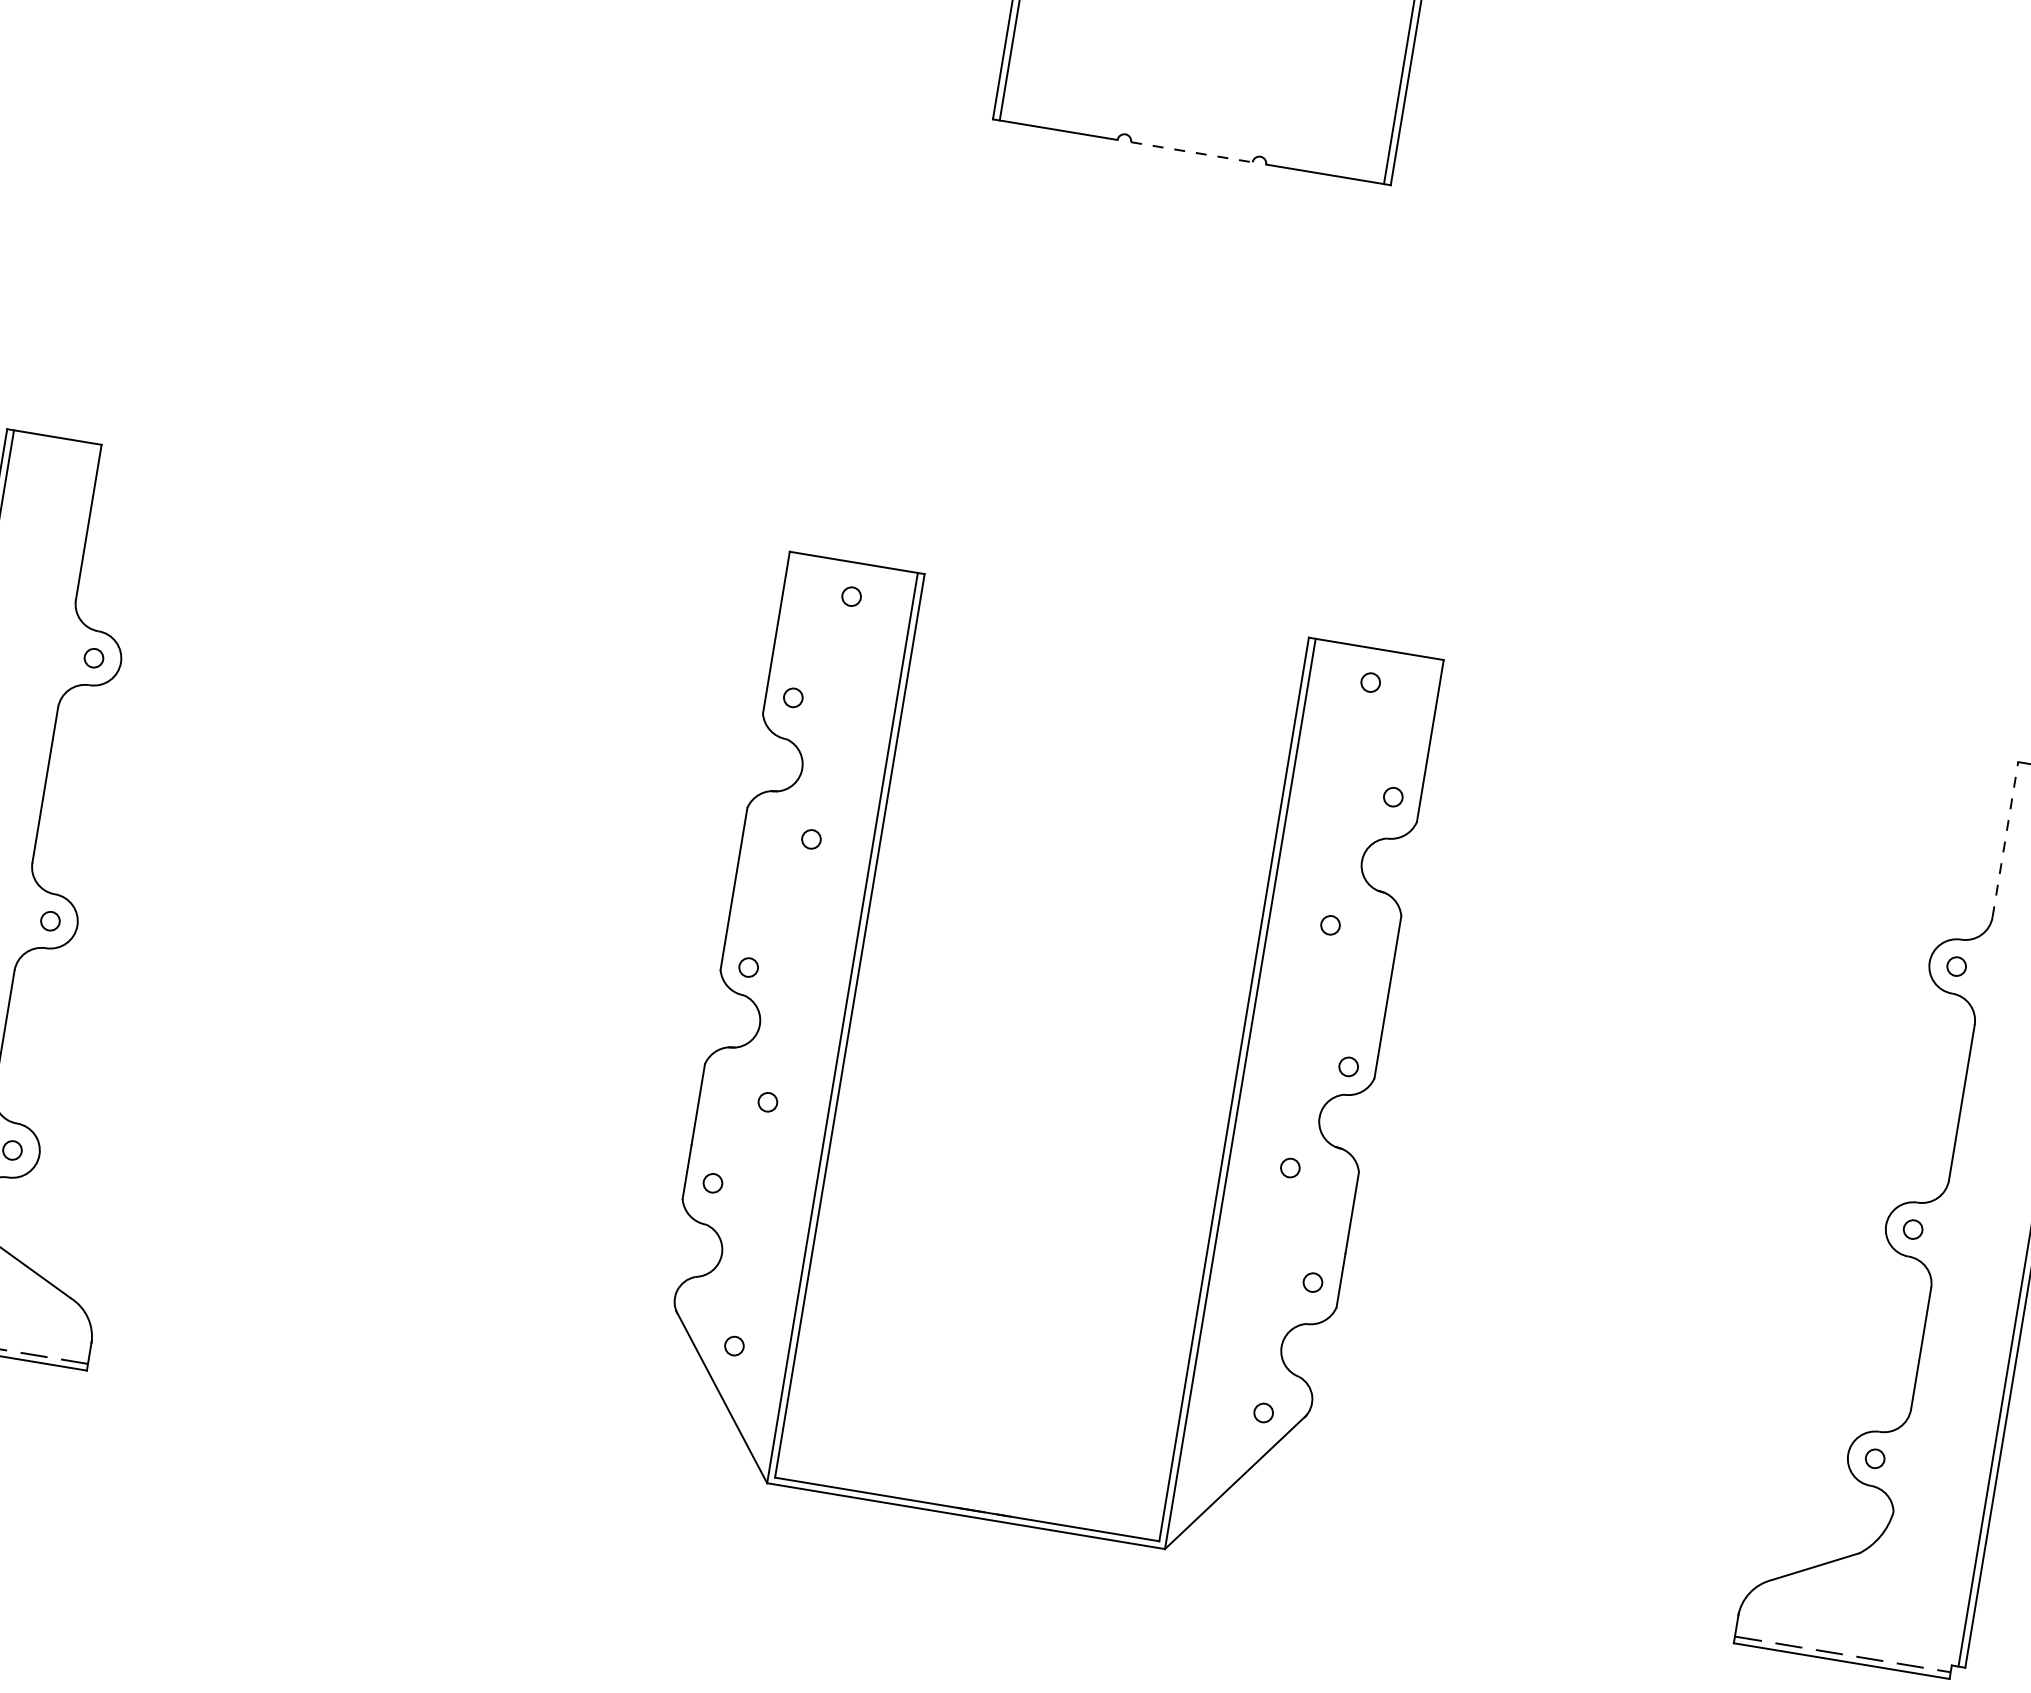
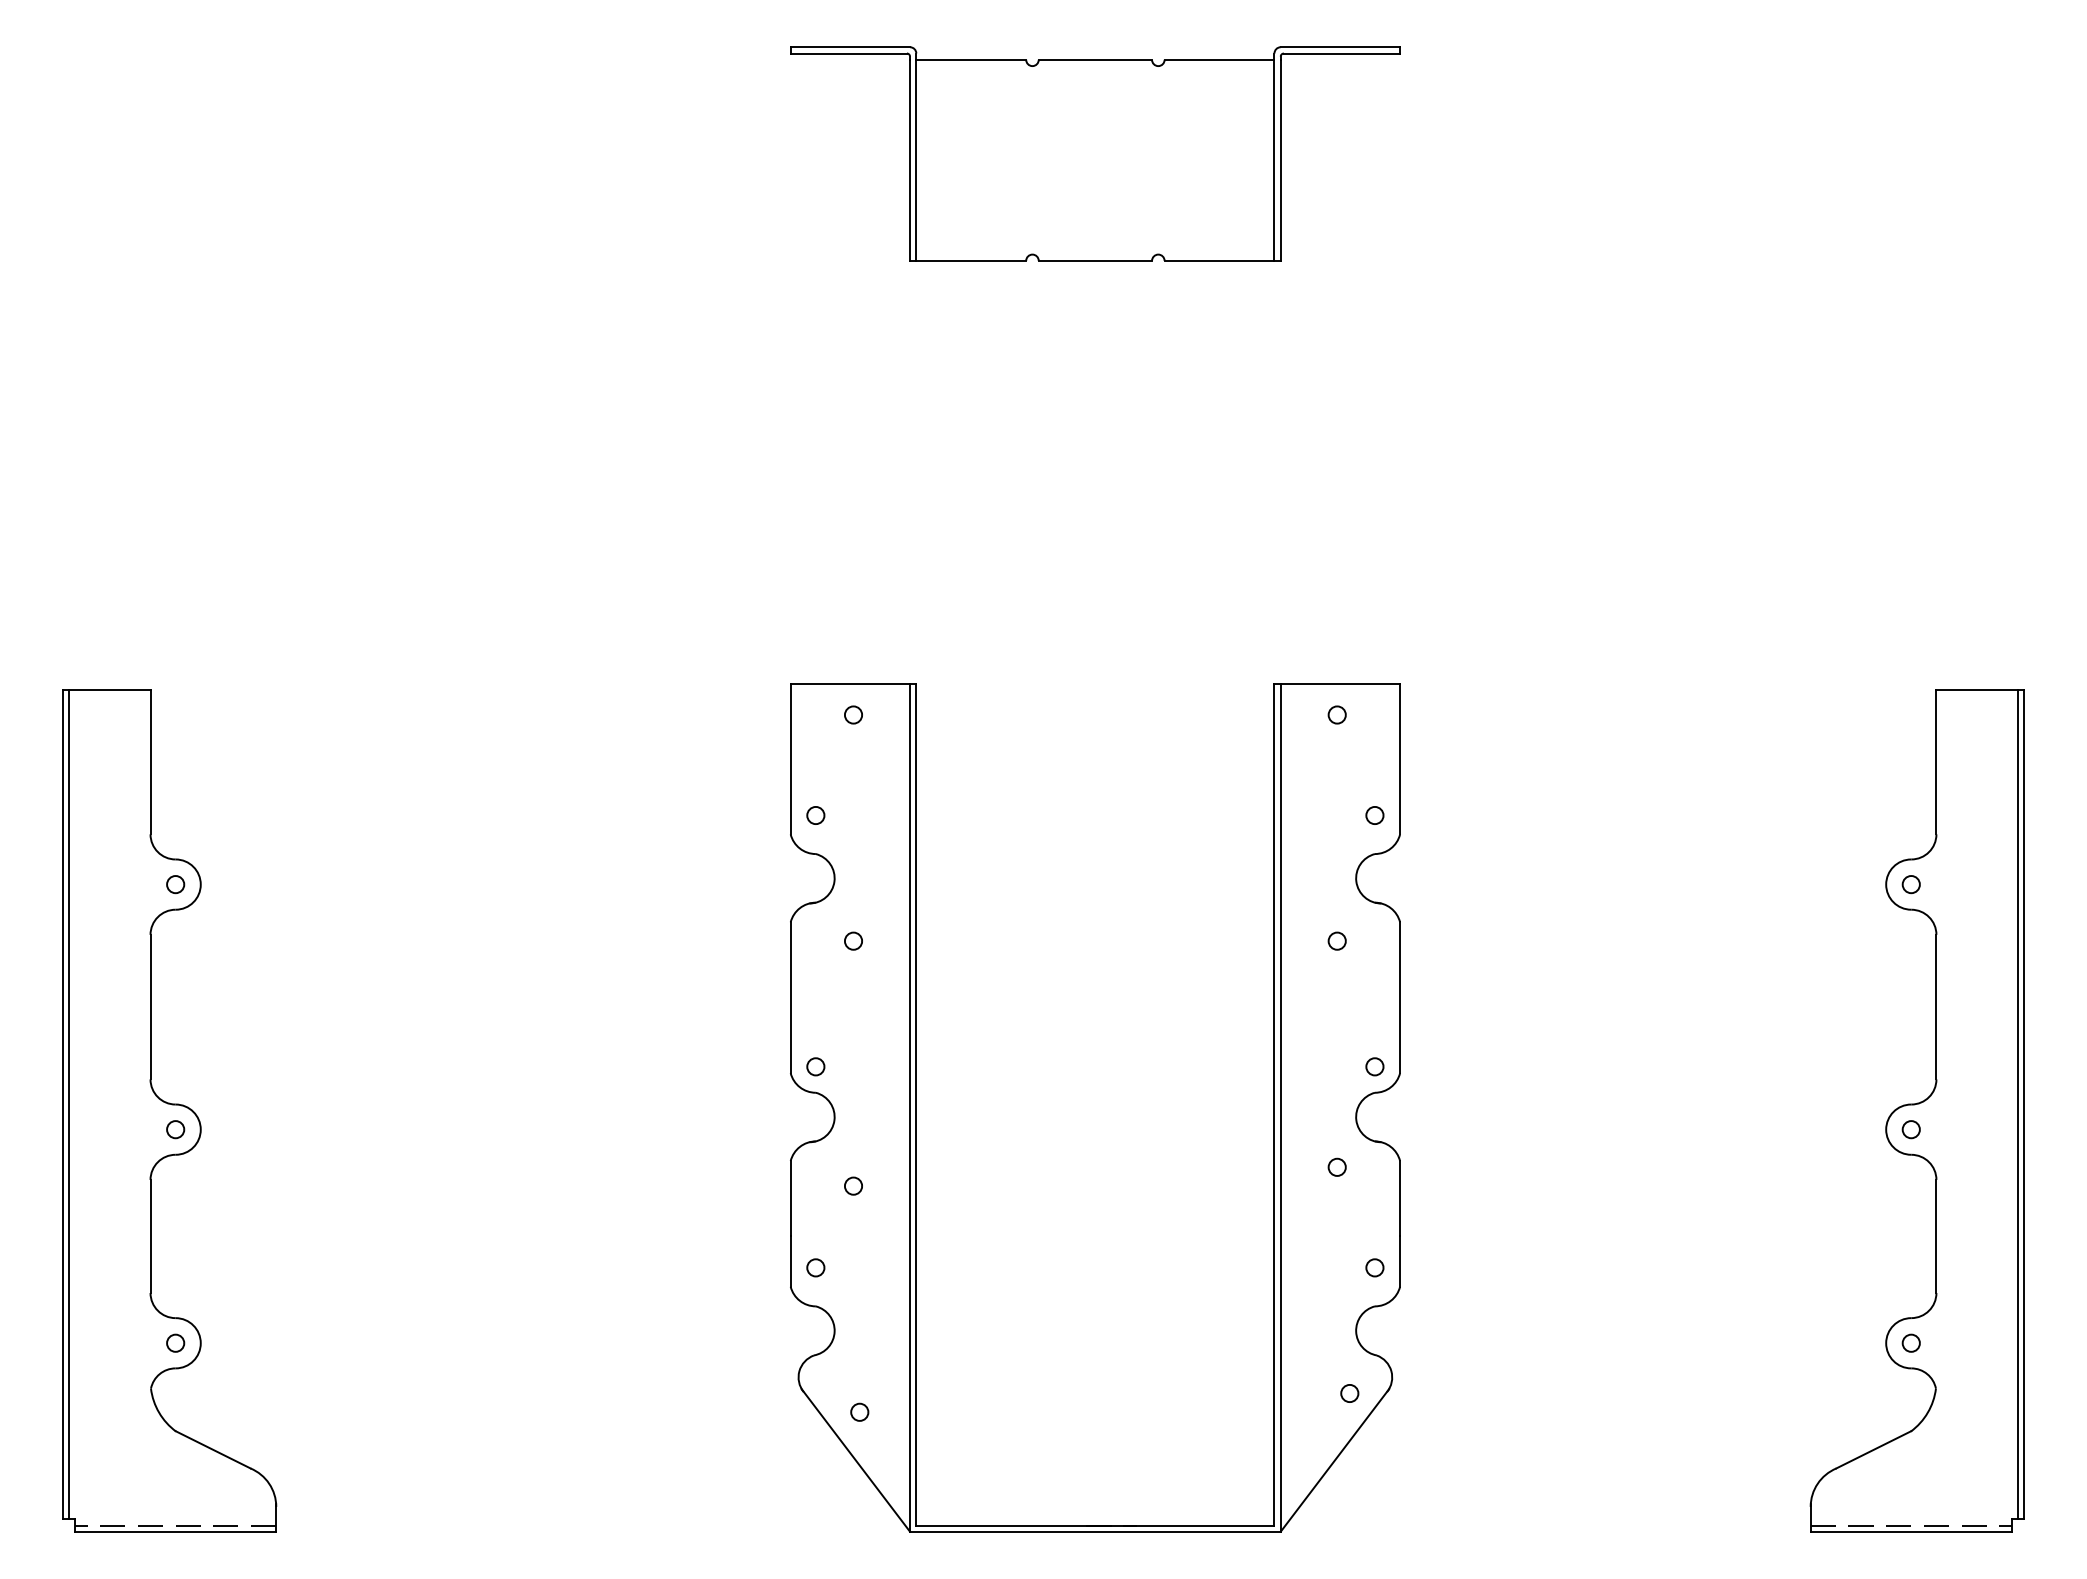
line: (1192, 151) -> (1095, 260), dashed -> solid
line: (2005, 838) -> (1936, 761), dashed -> solid

